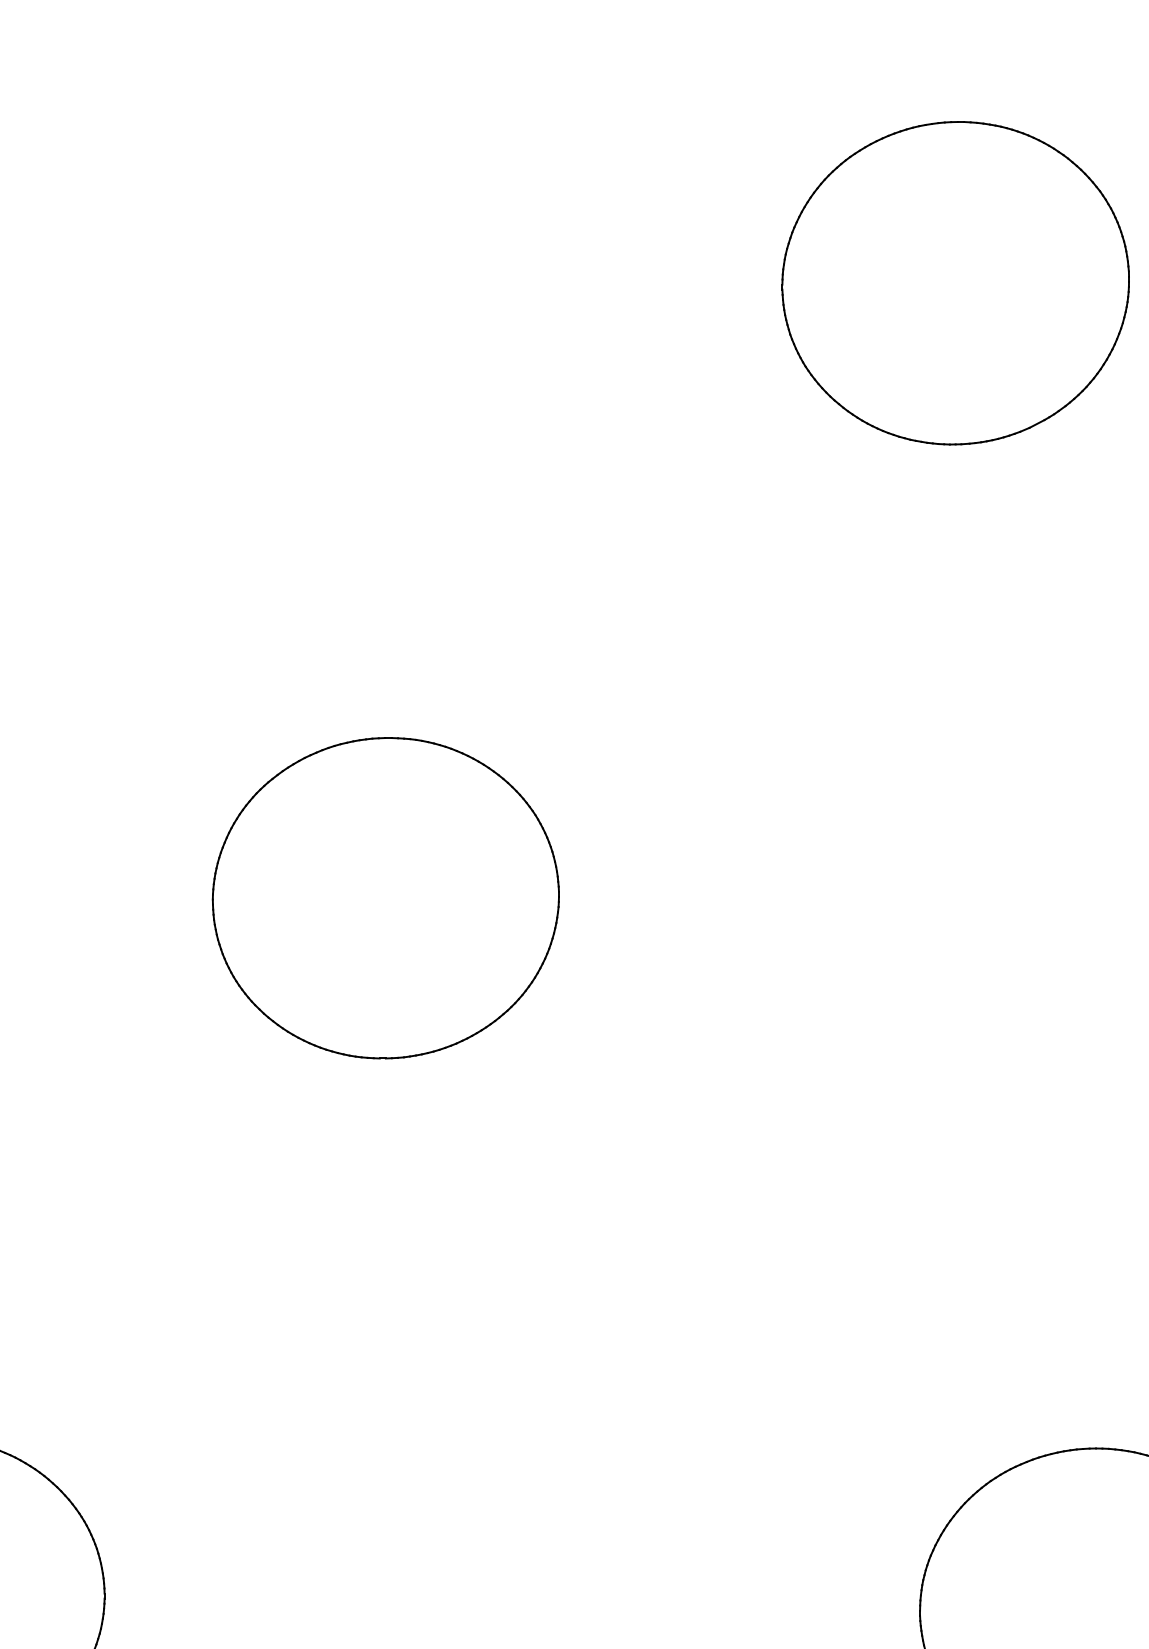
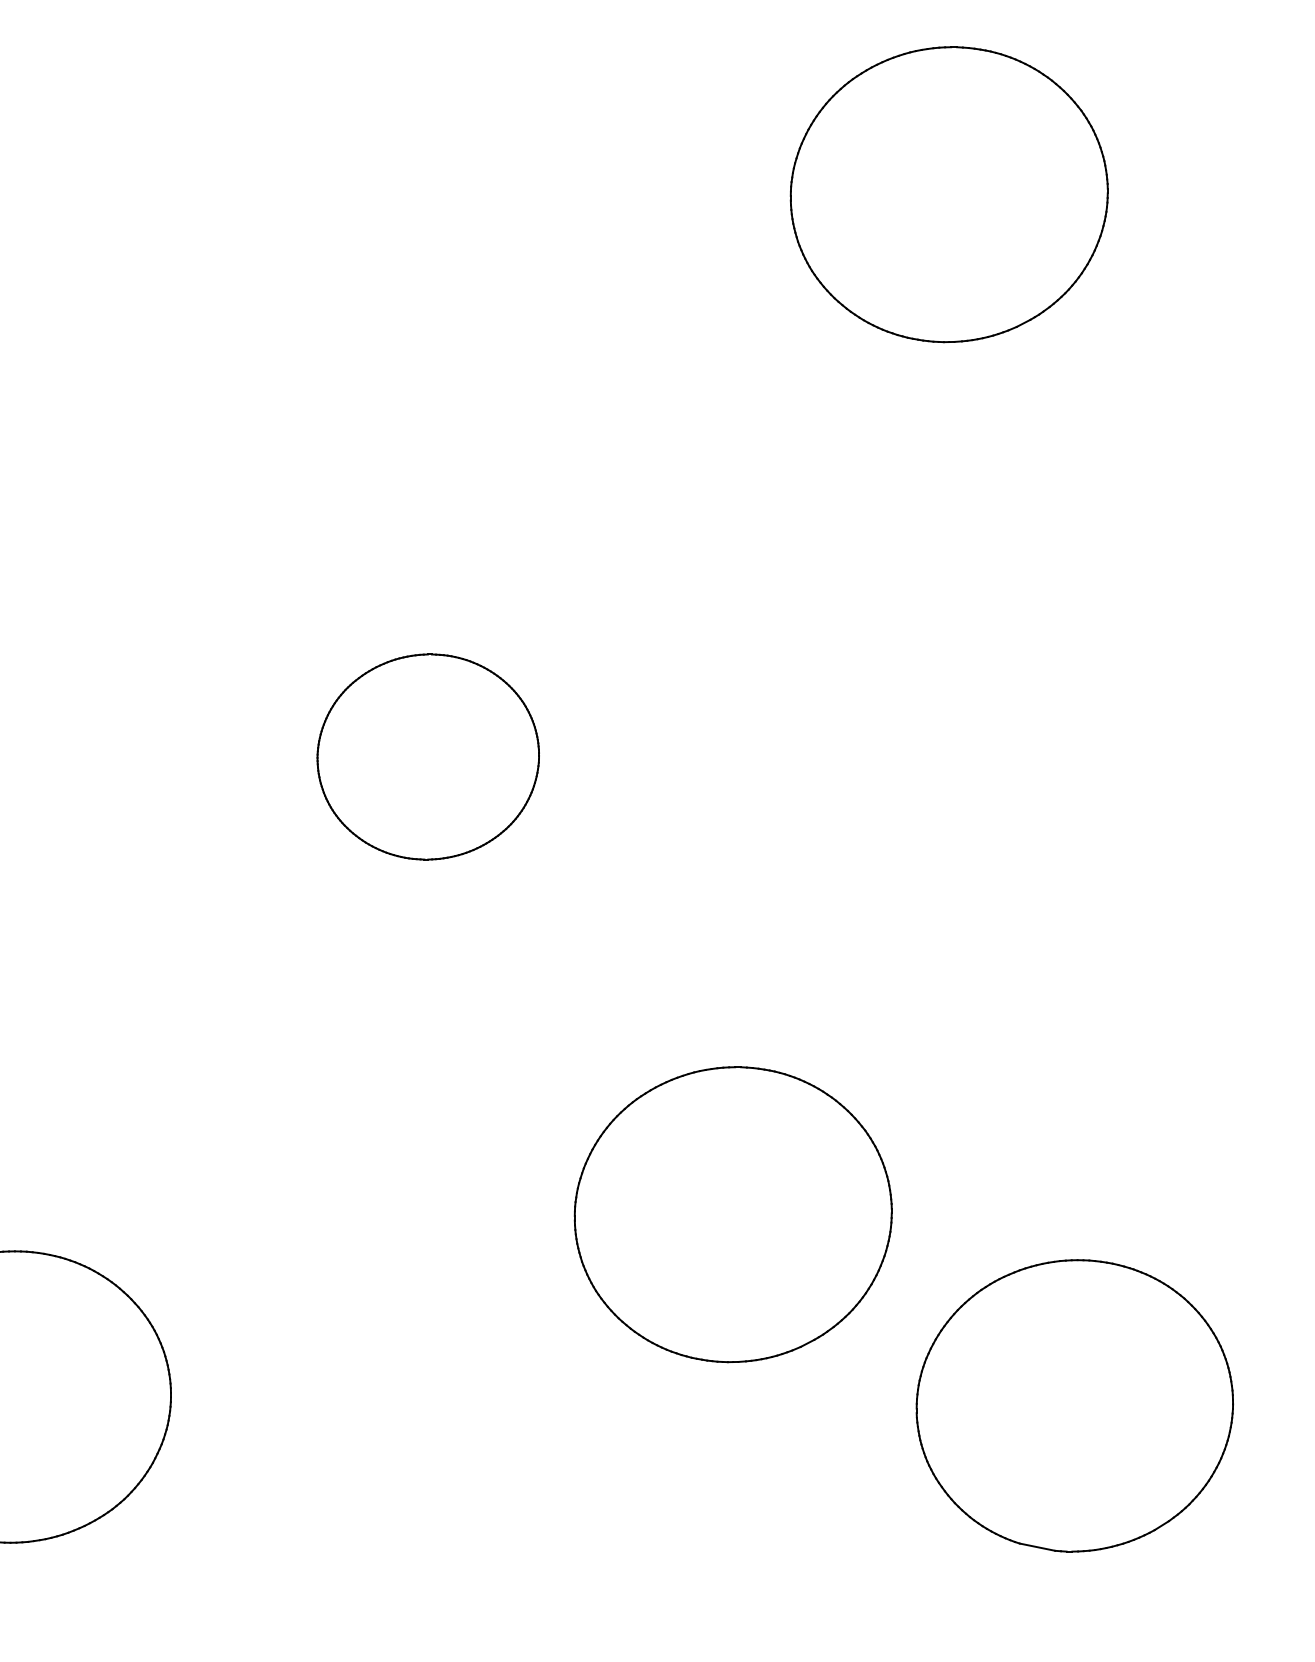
part: (386, 897) -> (428, 756), size x0.7
part: (718, 1398) -> (732, 1214), added

